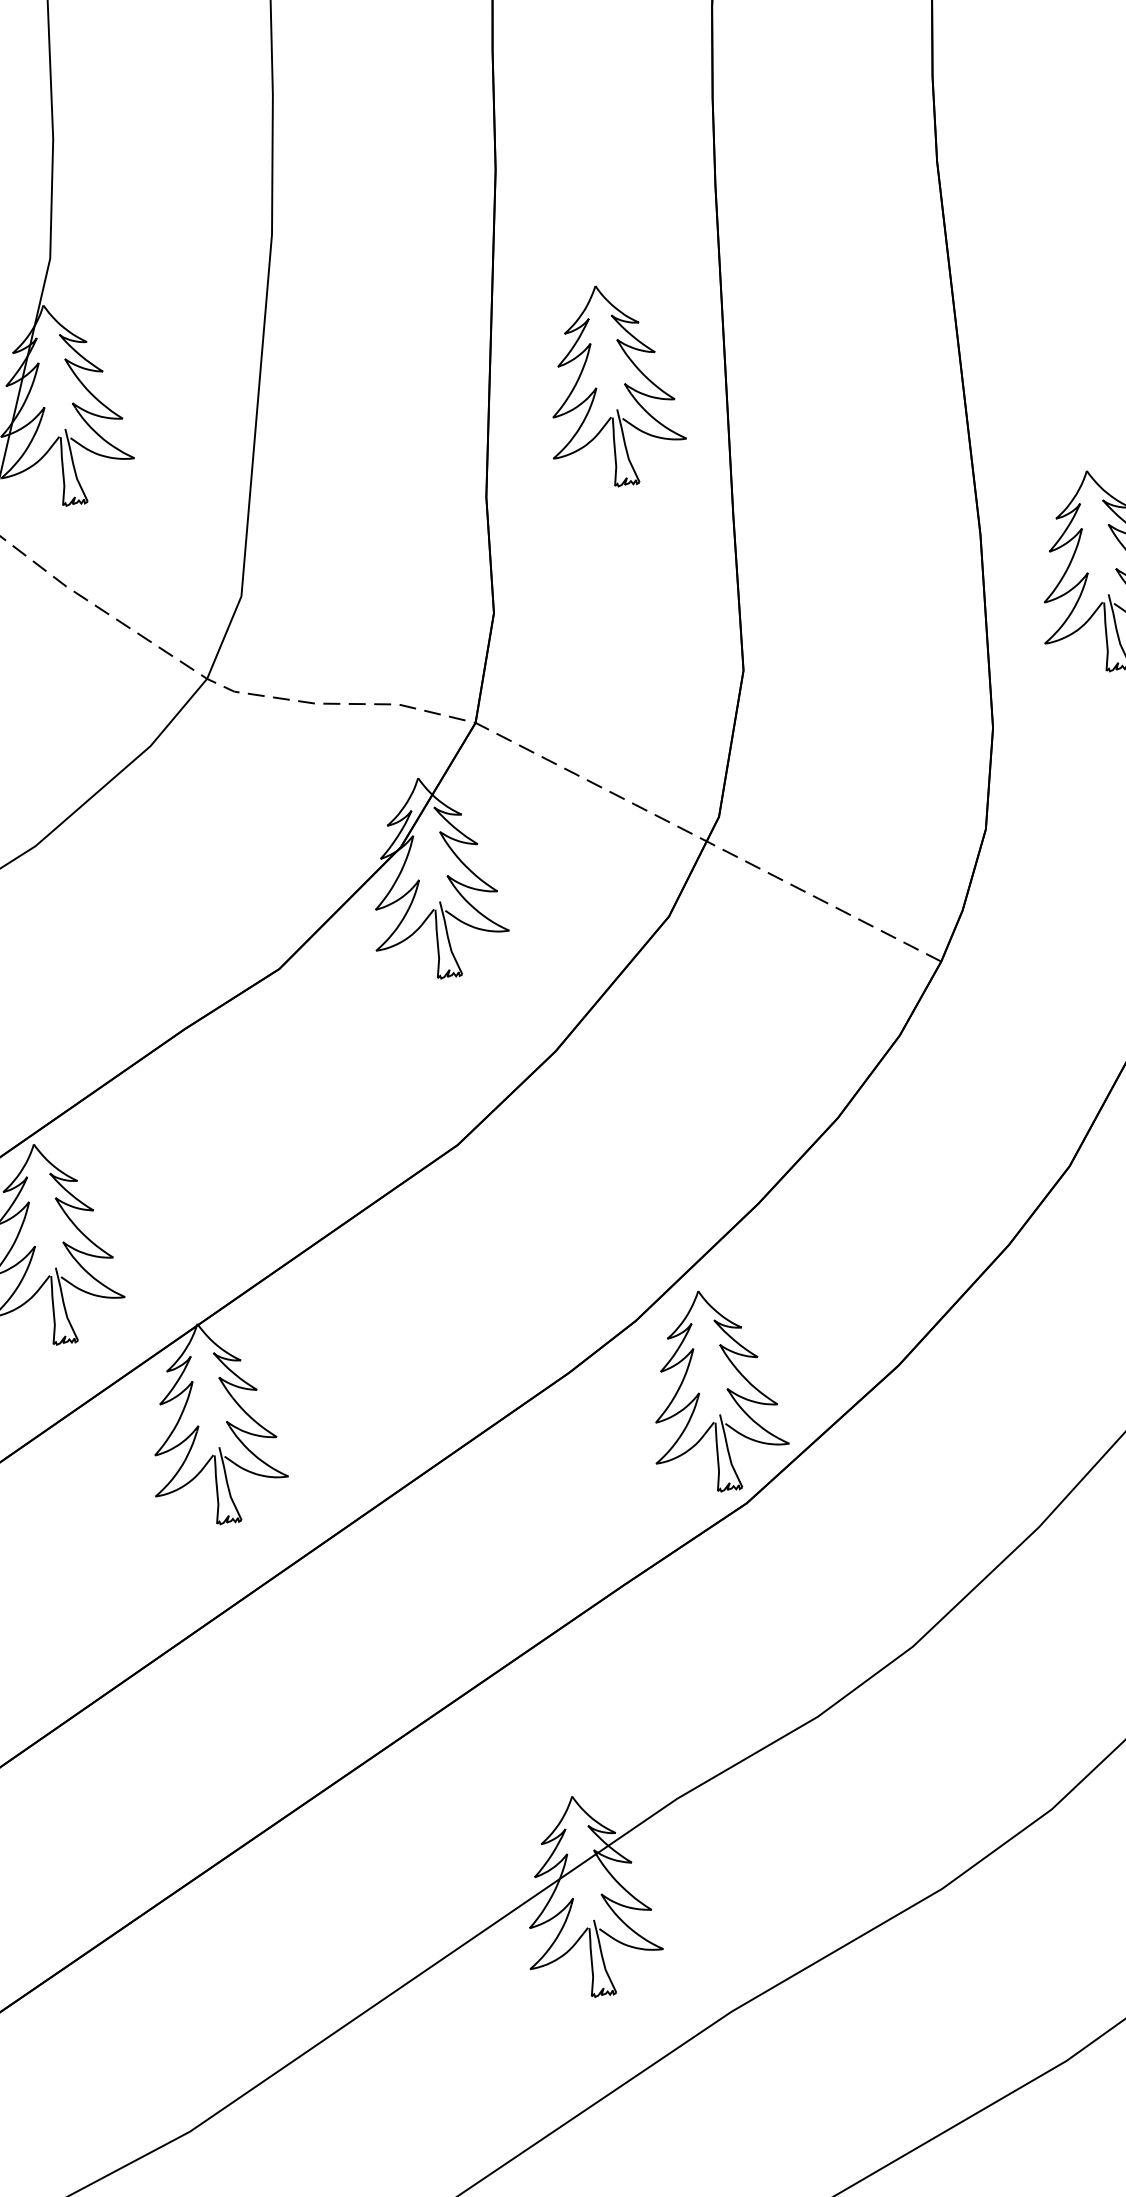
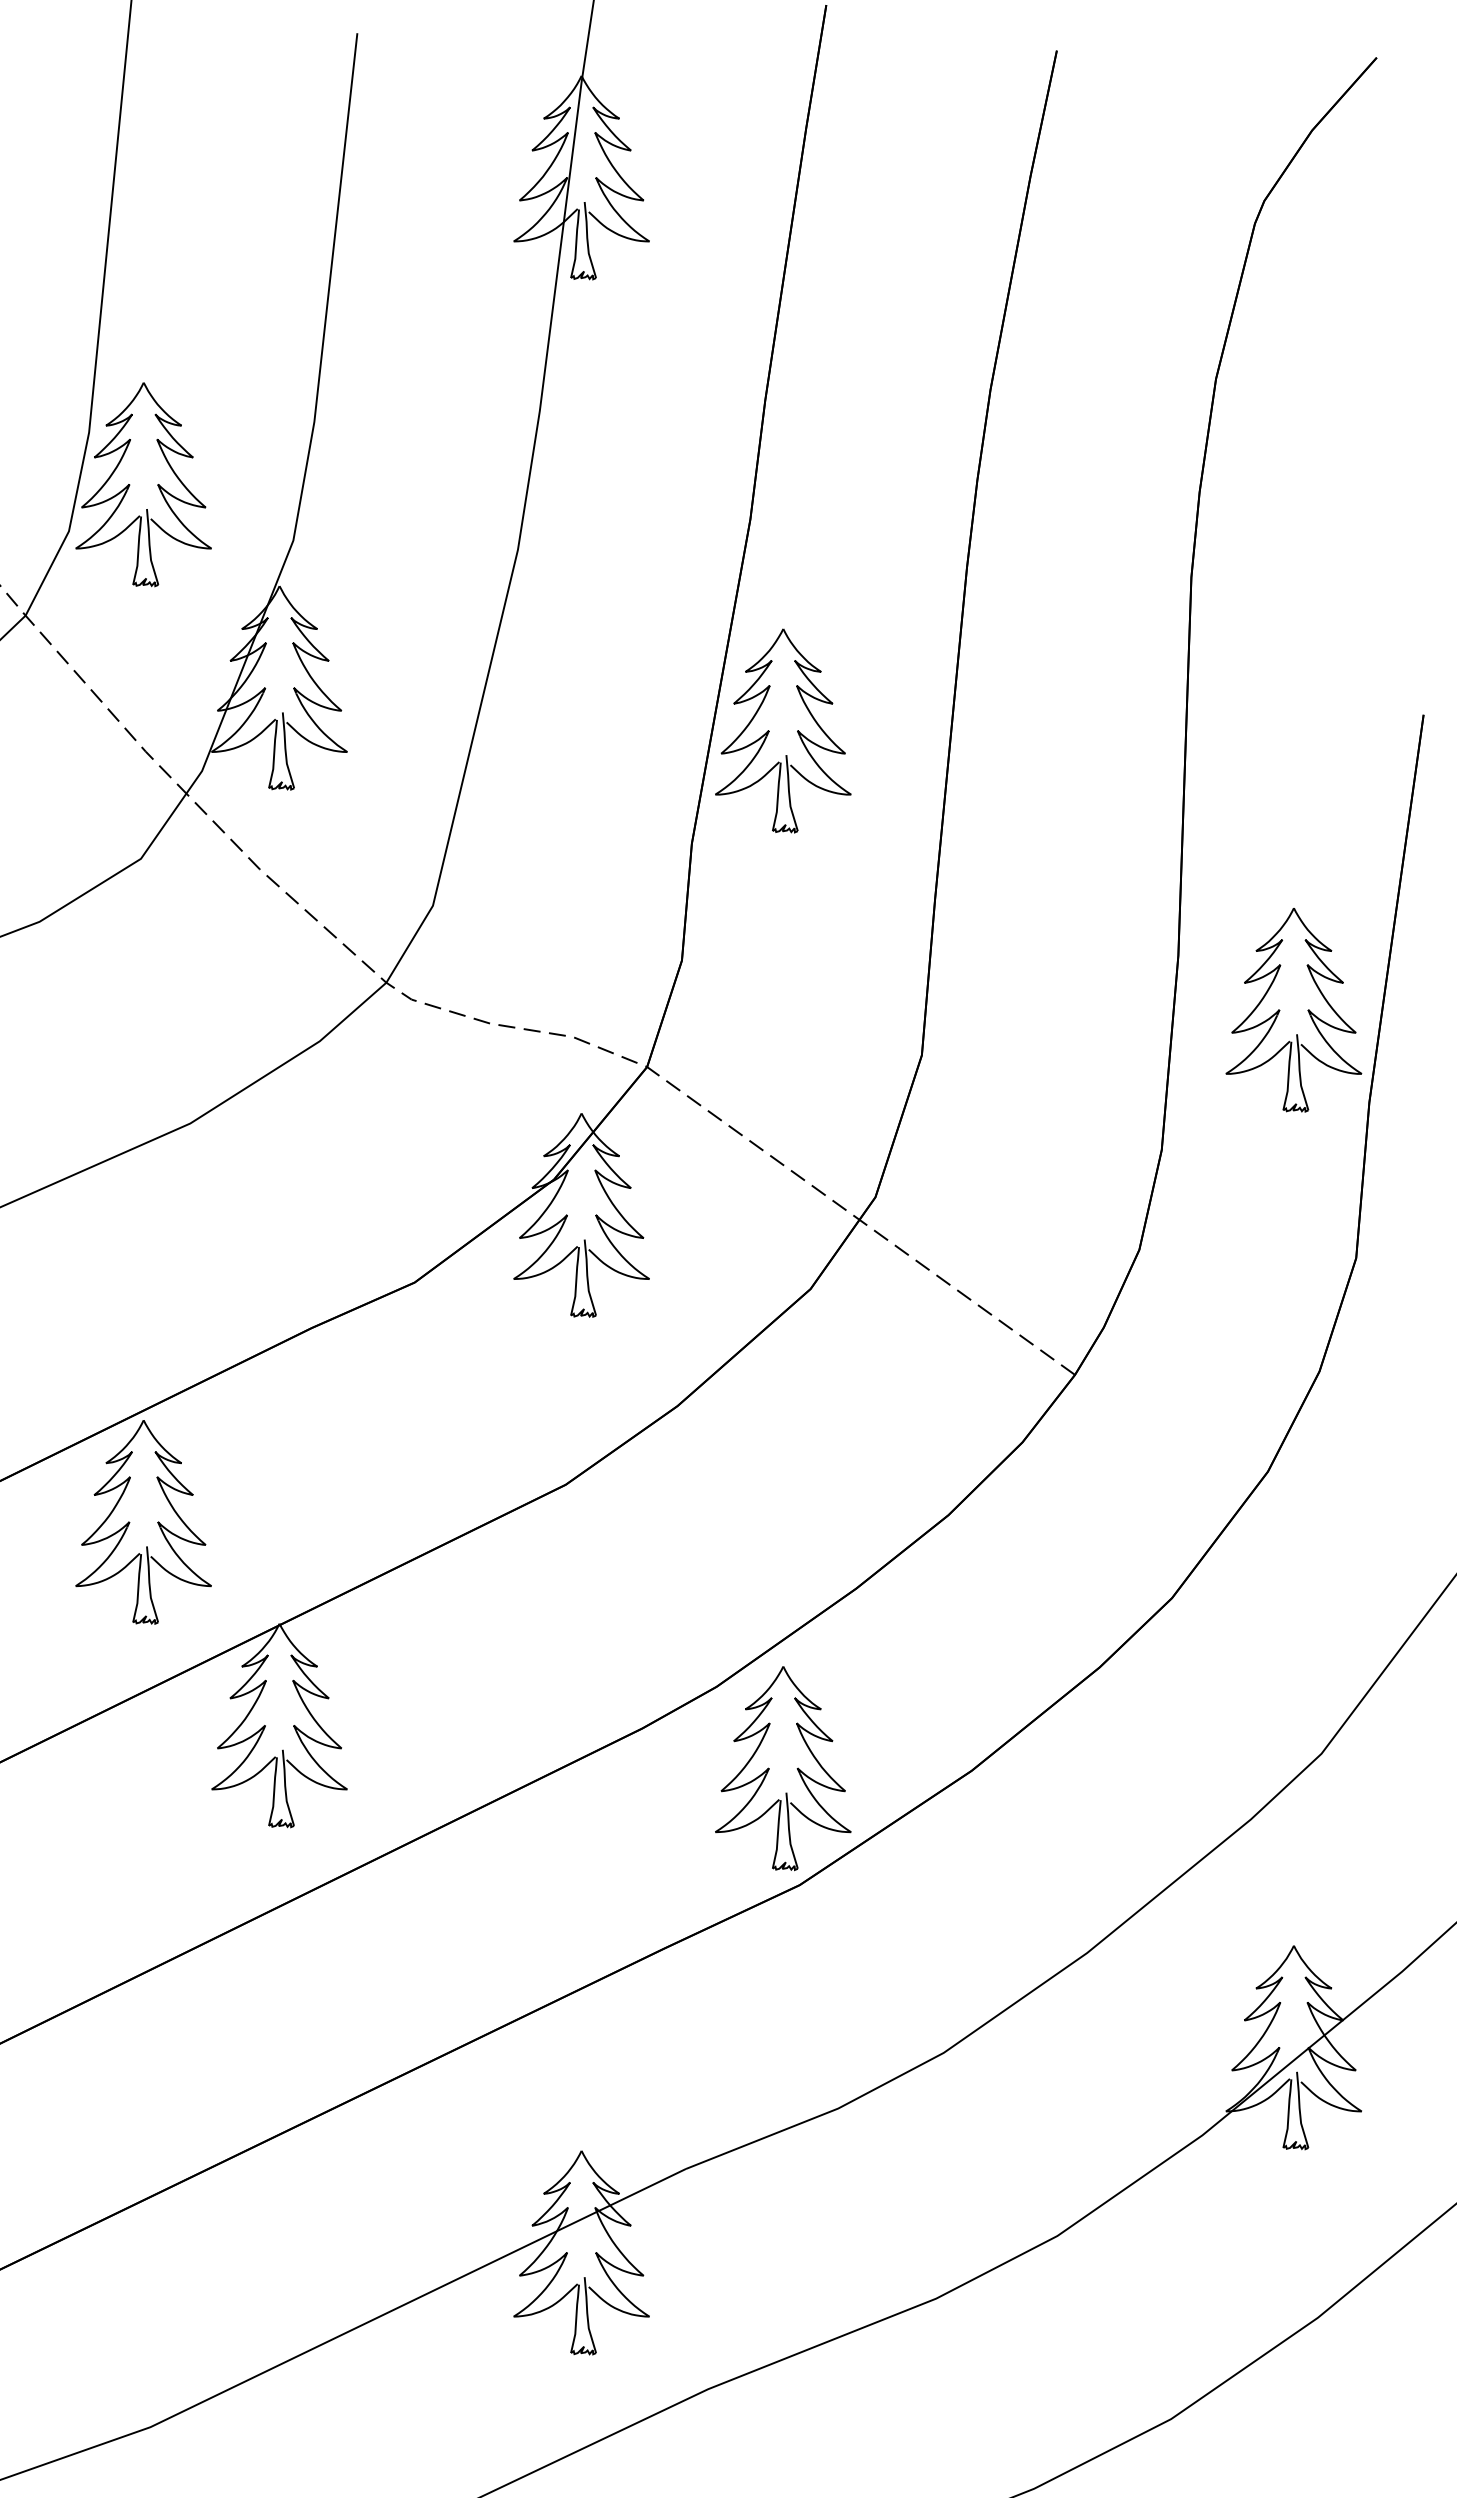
part: (596, 387) -> (769, 730), moved

